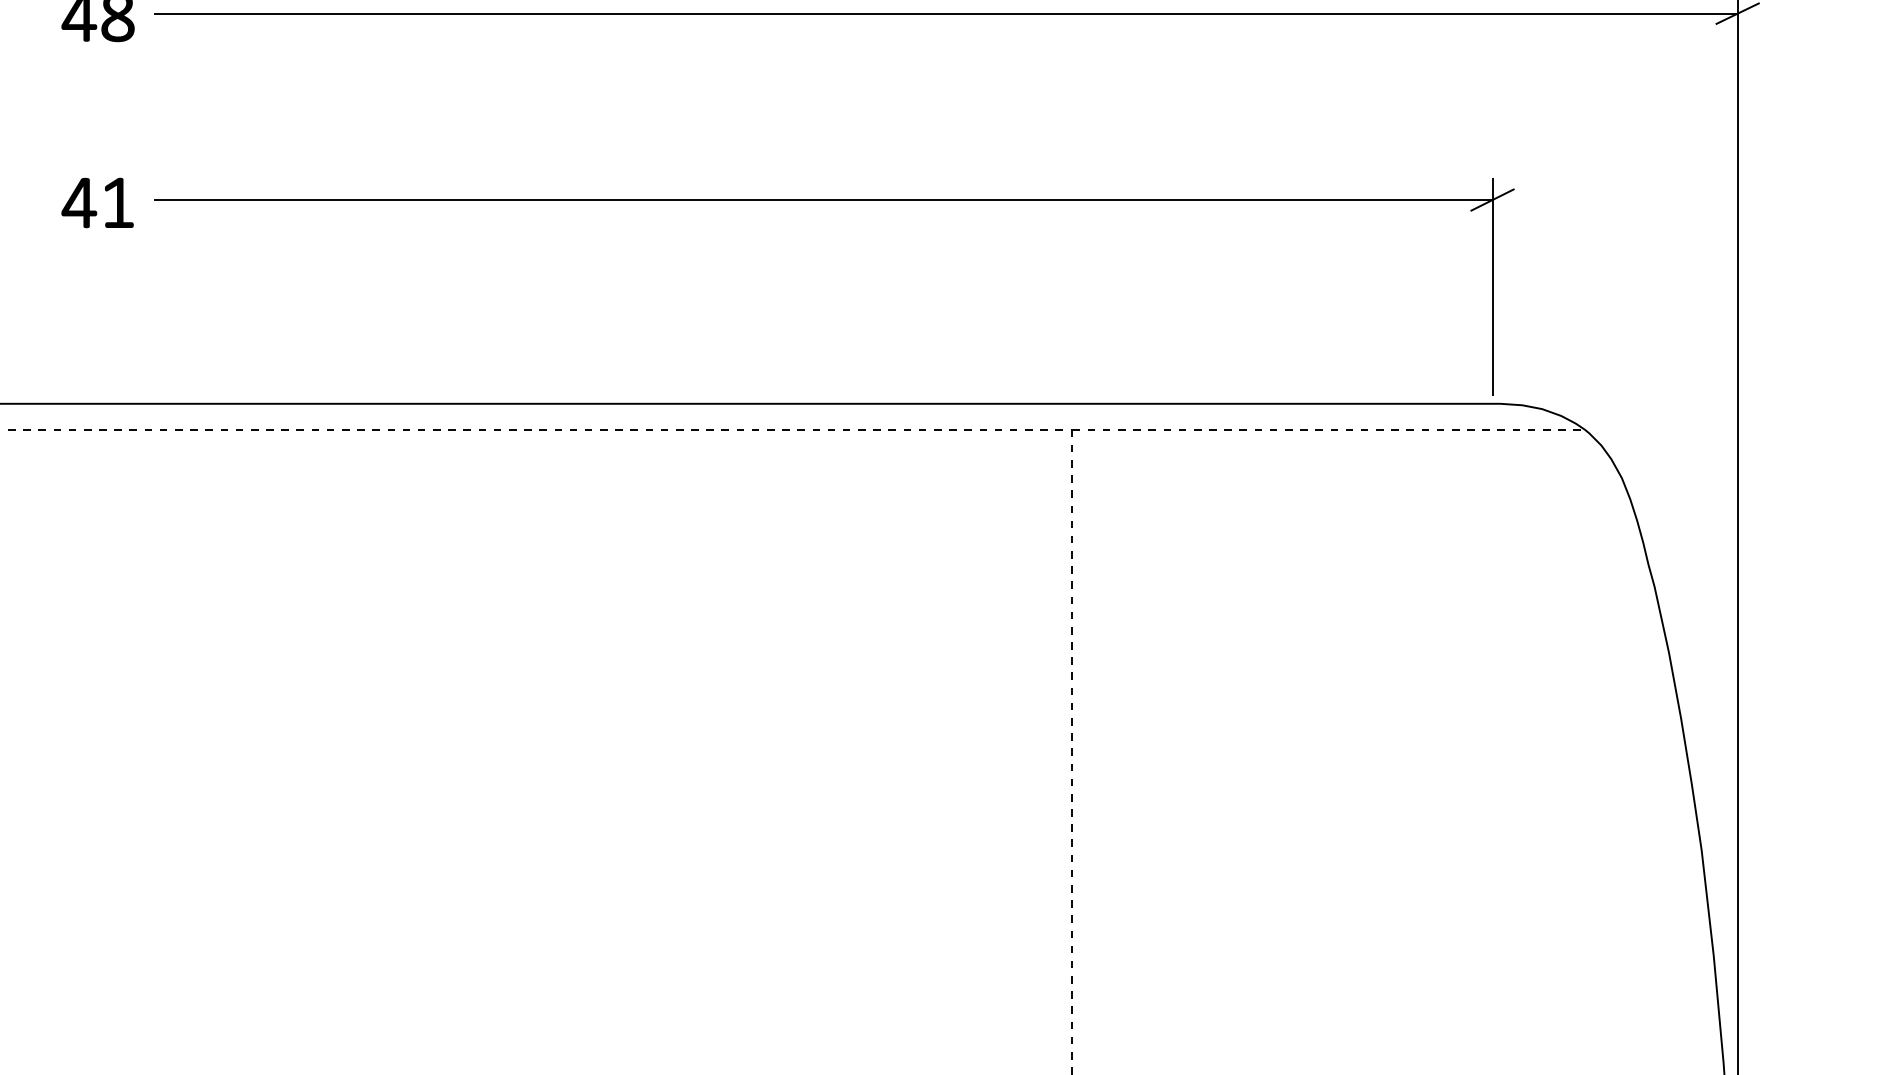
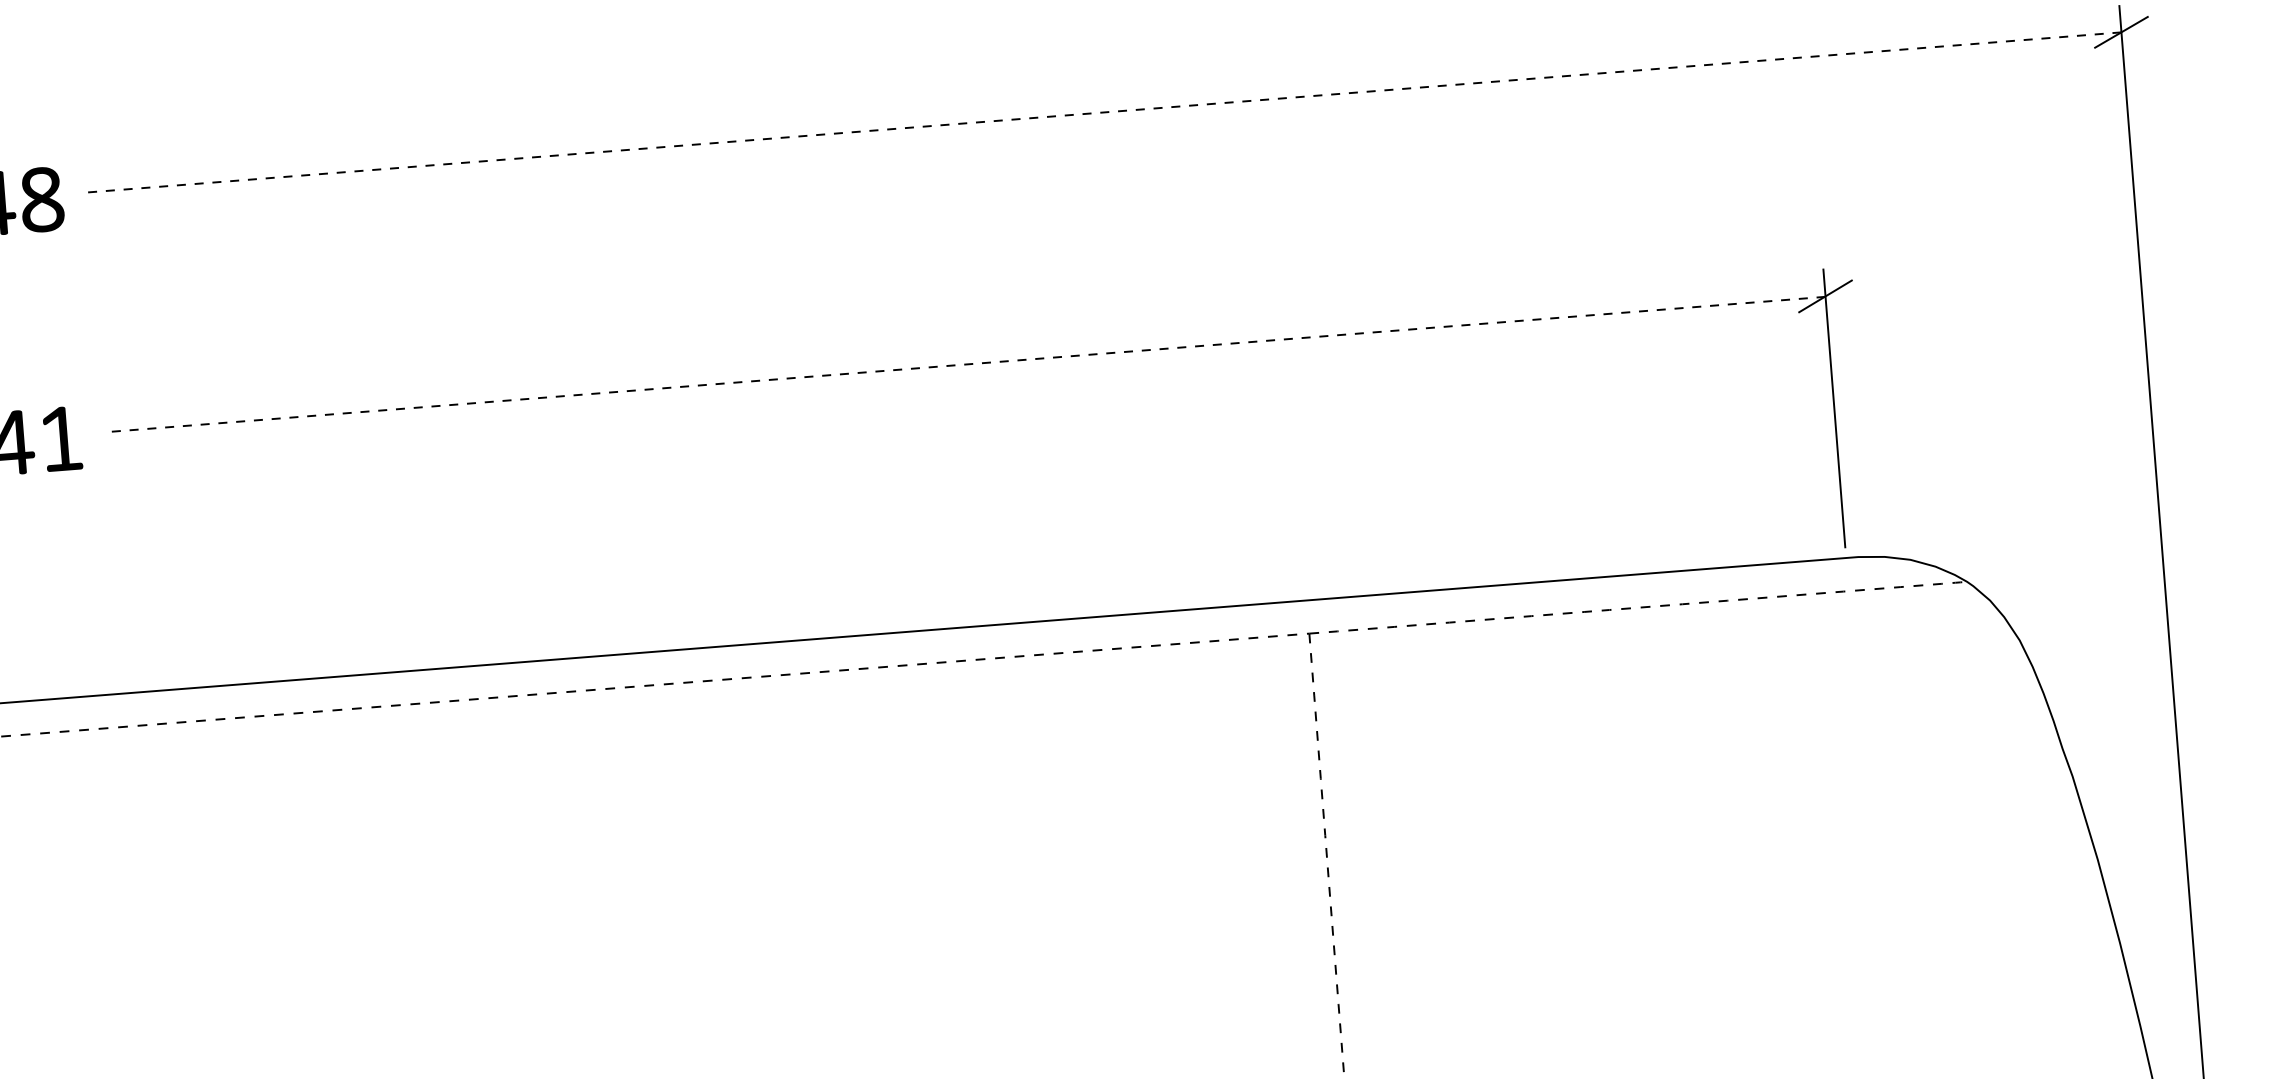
line: (945, 13) -> (1104, 112), solid -> dashed
line: (822, 200) -> (965, 364), solid -> dashed

